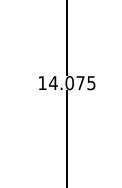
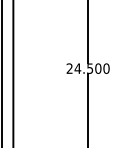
text: (66, 82) -> (87, 68), 14.075 -> 24.500

